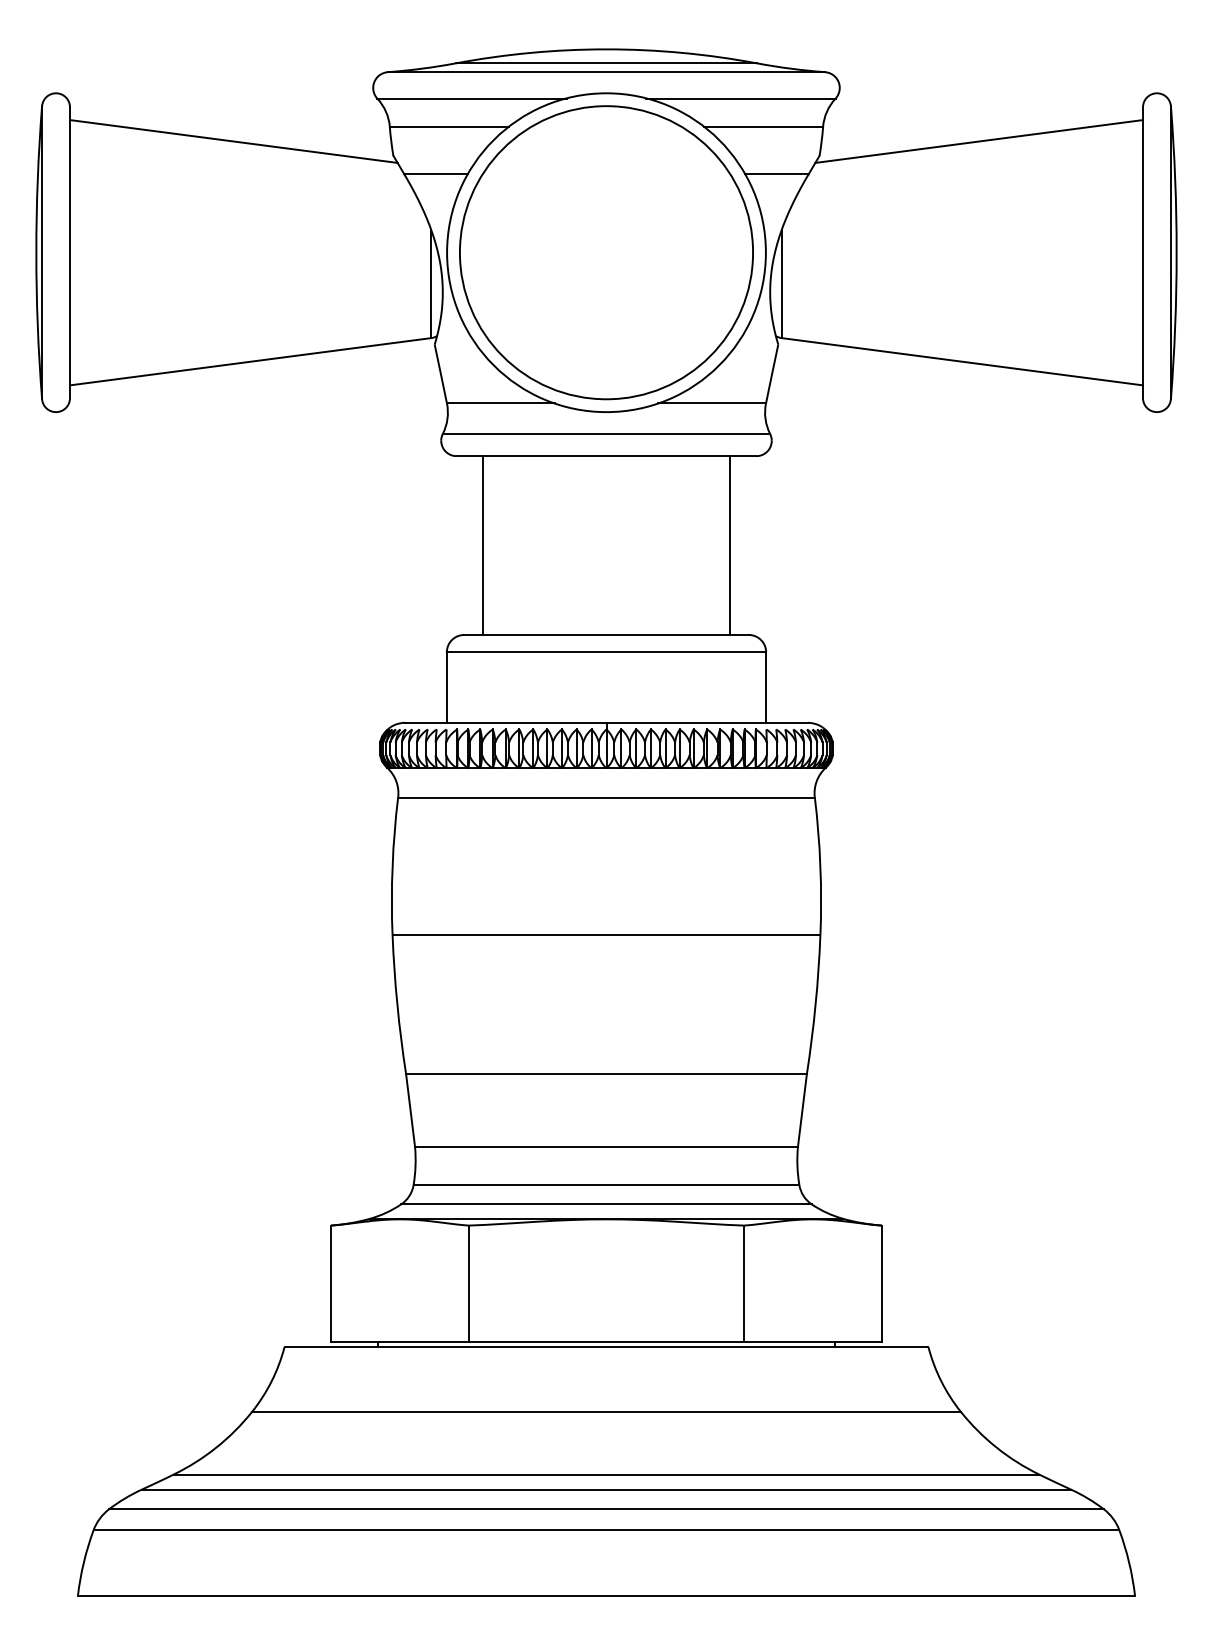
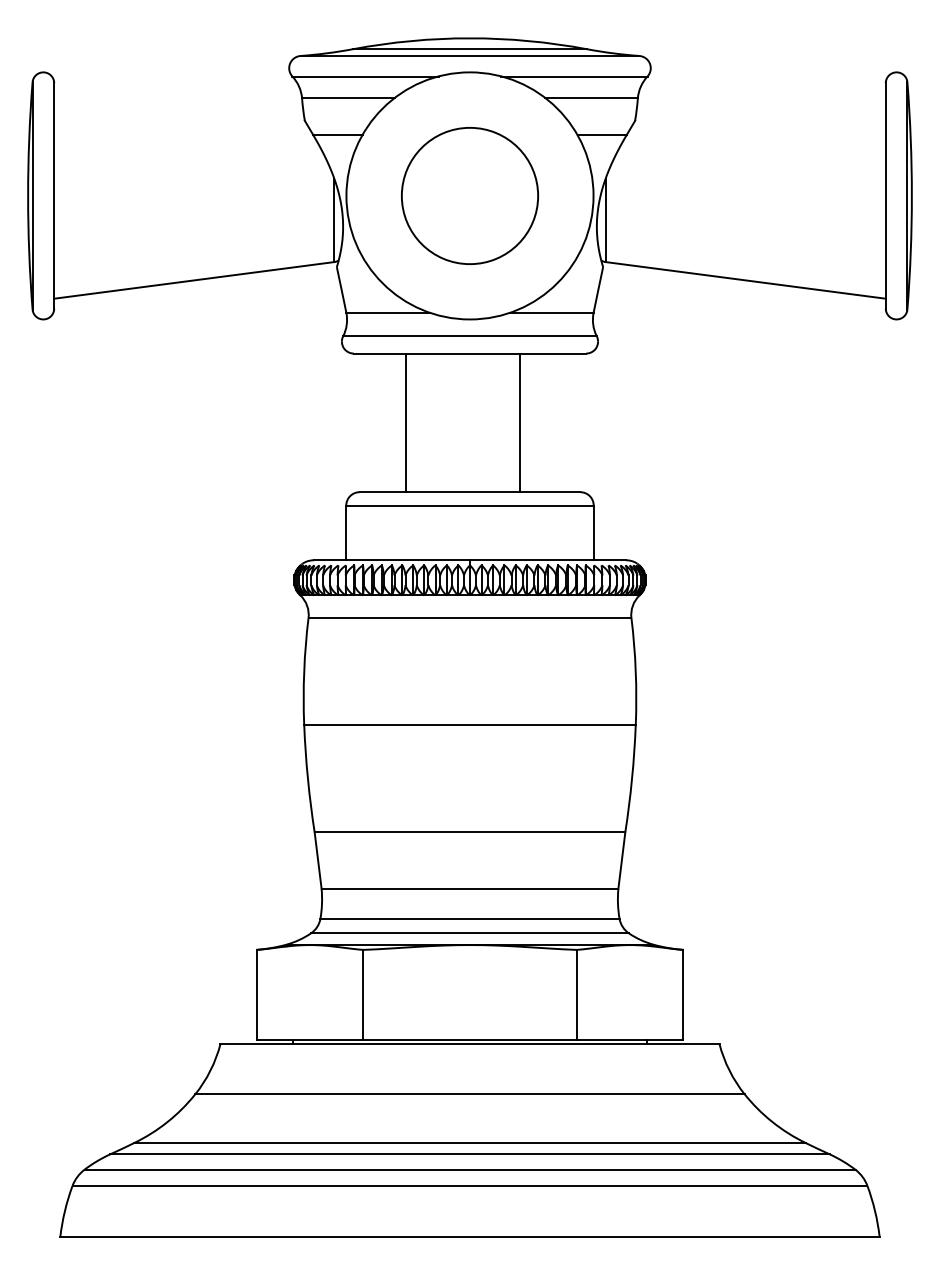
line: (233, 141) -> (180, 109), removed
line: (979, 141) -> (759, 109), removed
circle: (606, 252) -> (470, 195), size x0.6
line: (483, 545) -> (406, 422), moved
line: (729, 545) -> (519, 422), moved

